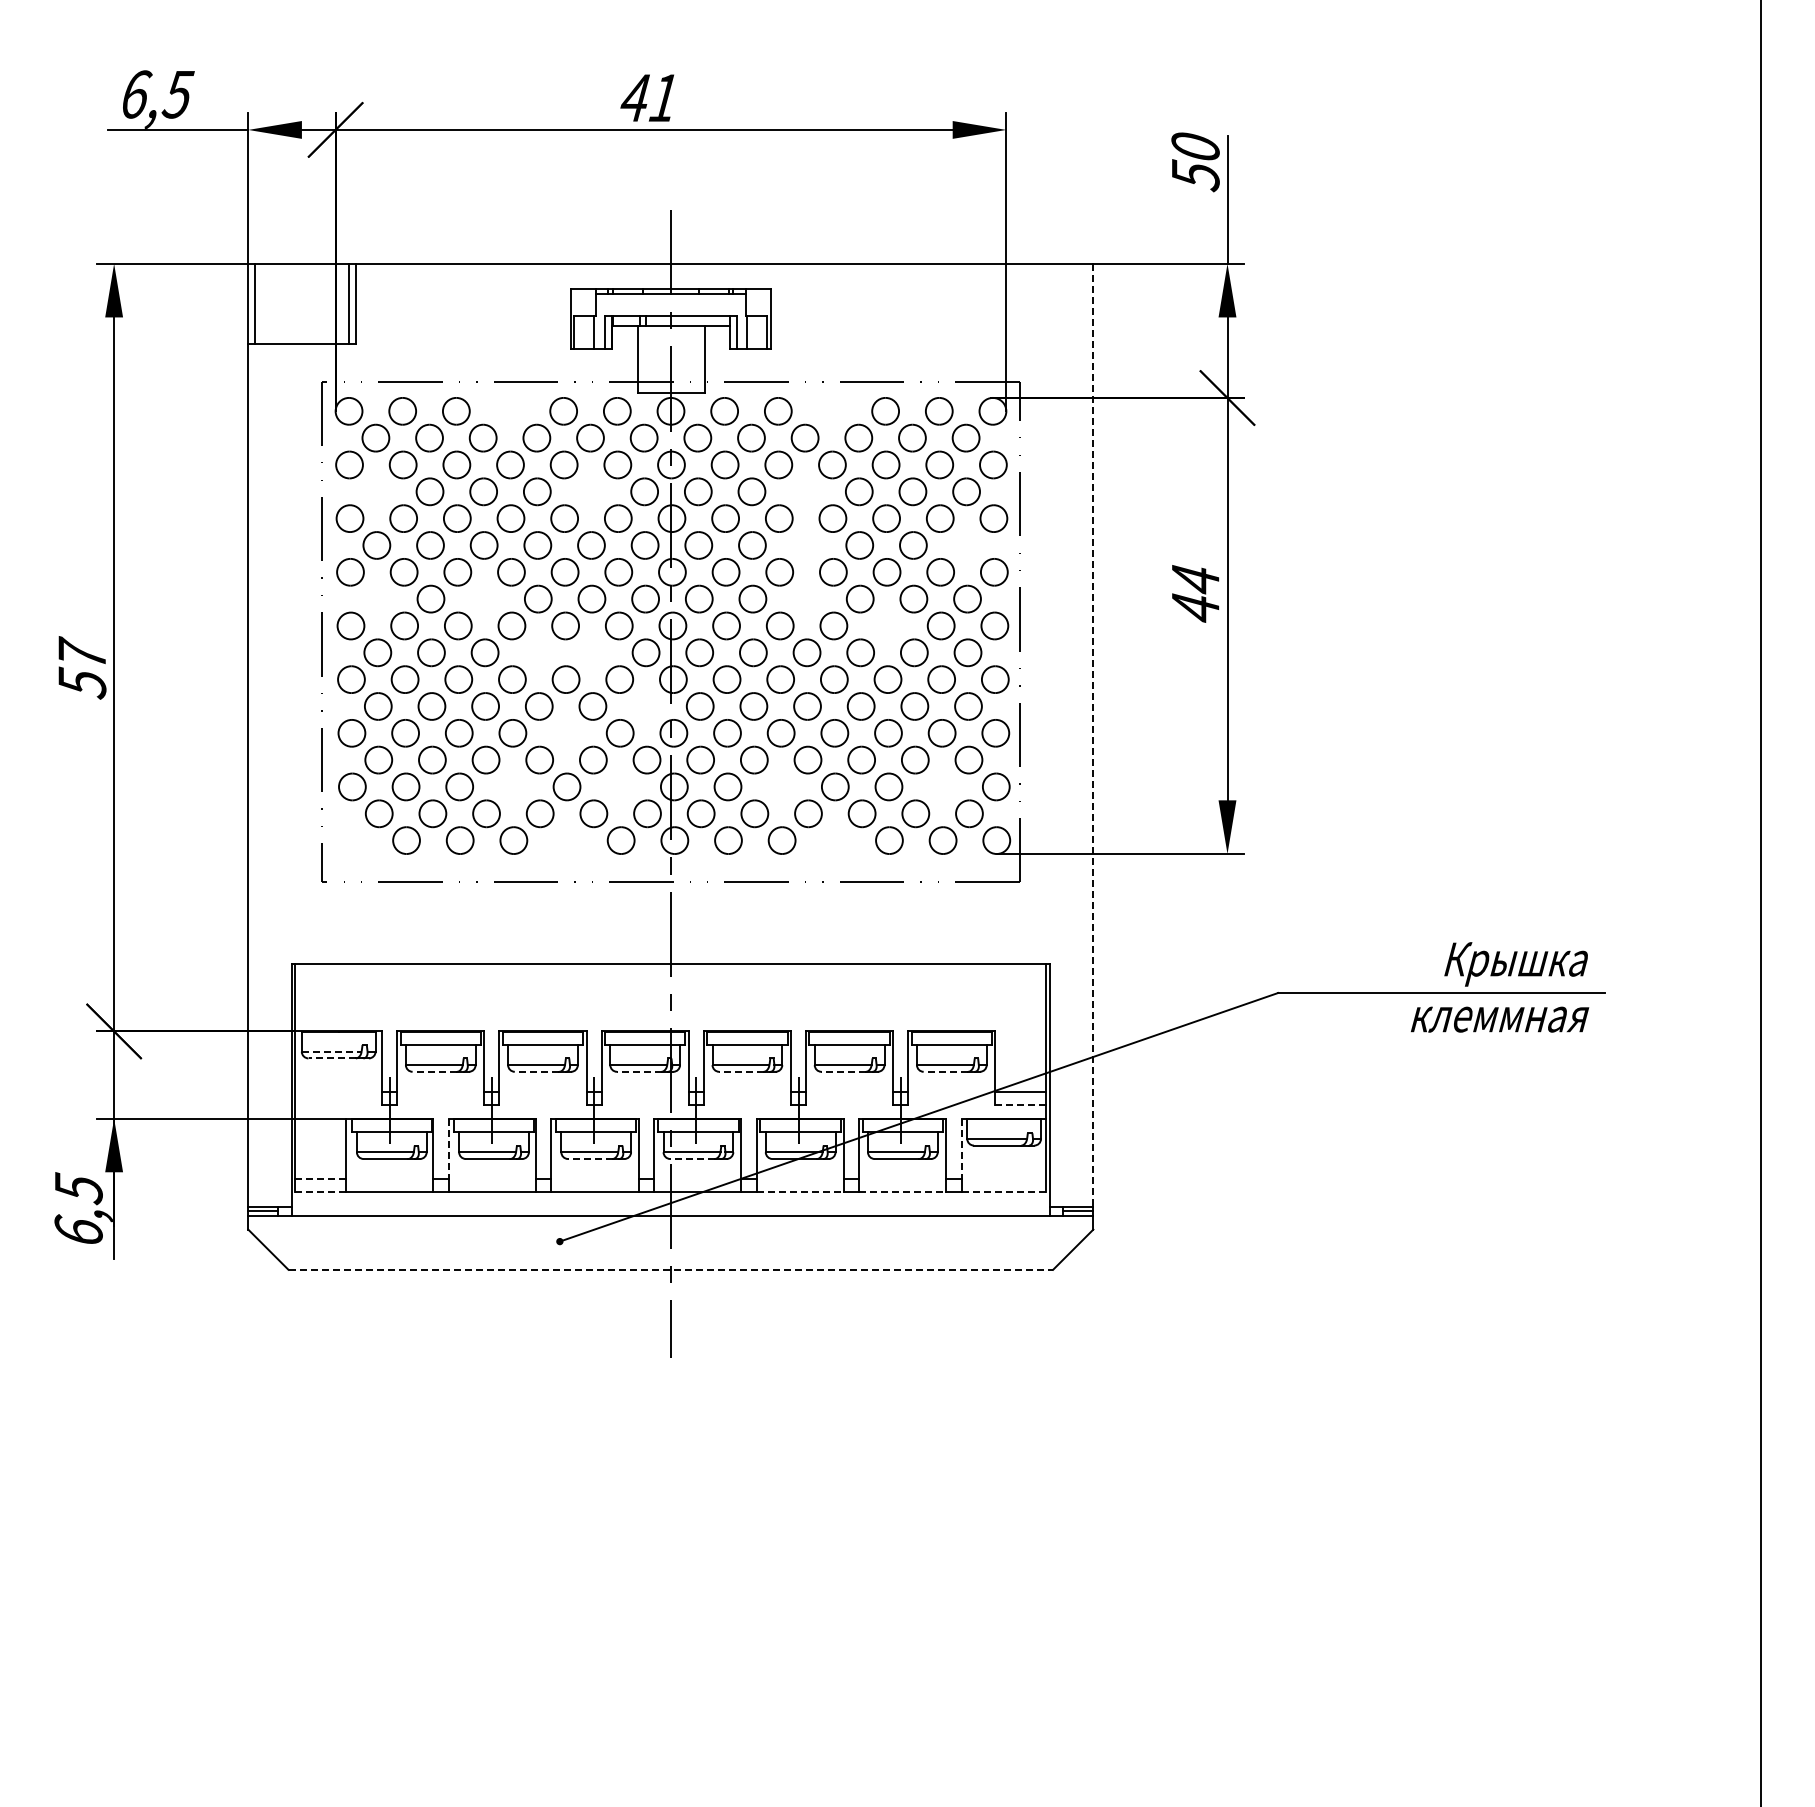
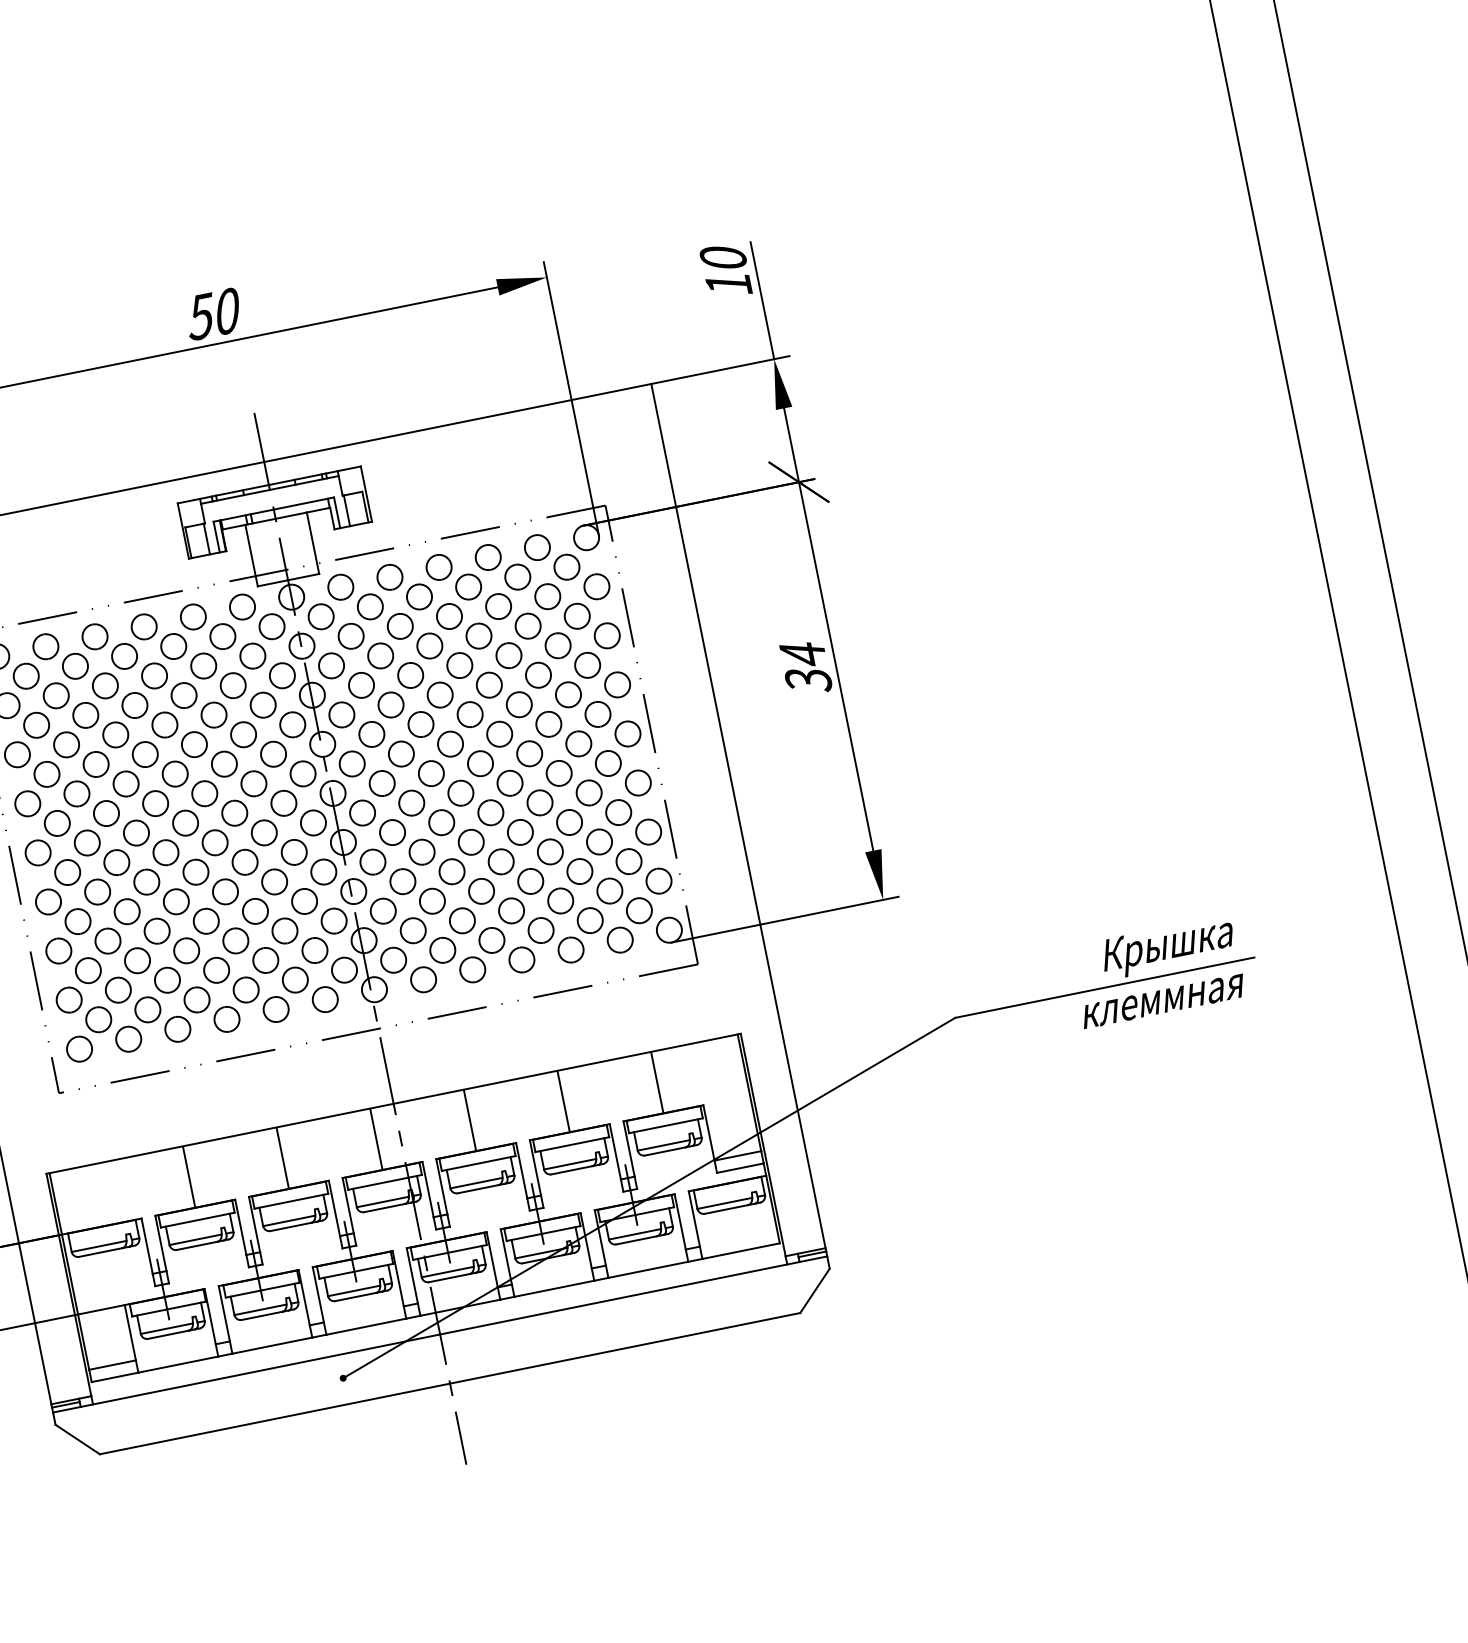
text: (648, 97) -> (213, 313), 41 -> 50
text: (1195, 175) -> (728, 284), 50 -> 10
part: (509, 411) -> (143, 627), added
part: (831, 411) -> (438, 567), added
part: (376, 491) -> (36, 725), added
part: (590, 491) -> (232, 685), added
part: (805, 491) -> (429, 645), added
part: (805, 545) -> (439, 695), added
part: (966, 545) -> (587, 665), added
part: (377, 598) -> (57, 822), added
part: (484, 598) -> (155, 803), added
part: (806, 598) -> (450, 743), added
text: (1195, 608) -> (808, 680), 44 -> 34
part: (887, 625) -> (529, 753), added
part: (538, 652) -> (214, 842), added
part: (592, 652) -> (264, 832), added
part: (646, 706) -> (323, 872), added
part: (566, 733) -> (255, 911), added
line: (1093, 735) -> (738, 816), dashed -> solid
part: (513, 786) -> (216, 969), added
part: (620, 786) -> (314, 950), added
part: (781, 786) -> (462, 920), added
part: (942, 786) -> (609, 890), added
part: (352, 840) -> (79, 1049), added
part: (567, 840) -> (276, 1009), added
part: (835, 840) -> (521, 959), added
line: (440, 997) -> (188, 1176), added
line: (542, 997) -> (282, 1157), added
line: (645, 997) -> (376, 1138), added
line: (747, 997) -> (470, 1120), added
line: (849, 997) -> (563, 1101), added
line: (951, 997) -> (656, 1082), added
line: (331, 1051) -> (98, 1246), dashed -> solid
line: (332, 1058) -> (101, 1252), dashed -> solid
line: (434, 1071) -> (196, 1245), dashed -> solid
line: (536, 1071) -> (290, 1226), dashed -> solid
line: (638, 1071) -> (383, 1207), dashed -> solid
line: (740, 1071) -> (477, 1189), dashed -> solid
line: (843, 1071) -> (571, 1170), dashed -> solid
line: (945, 1071) -> (665, 1151), dashed -> solid
line: (1020, 1105) -> (740, 1168), dashed -> solid
line: (448, 1149) -> (224, 1314), dashed -> solid
line: (961, 1149) -> (694, 1219), dashed -> solid
line: (589, 1159) -> (355, 1297), dashed -> solid
line: (692, 1159) -> (449, 1278), dashed -> solid
line: (321, 1178) -> (113, 1364), dashed -> solid
line: (320, 1192) -> (114, 1377), dashed -> solid
line: (800, 1192) -> (554, 1288), dashed -> solid
line: (902, 1192) -> (648, 1270), dashed -> solid
line: (1004, 1192) -> (741, 1251), dashed -> solid
line: (671, 1269) -> (450, 1383), dashed -> solid

